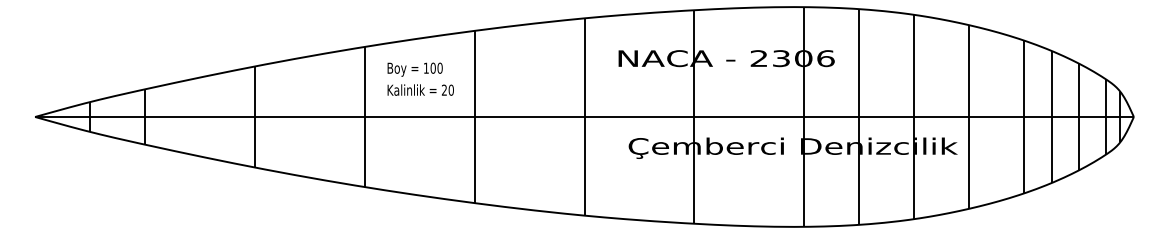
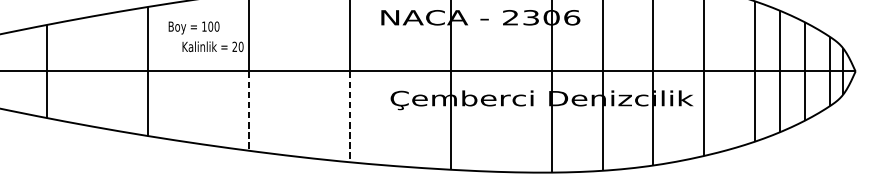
text: (420, 89) -> (212, 46), moved
line: (474, 160) -> (248, 111), solid -> dashed
line: (584, 166) -> (349, 117), solid -> dashed

